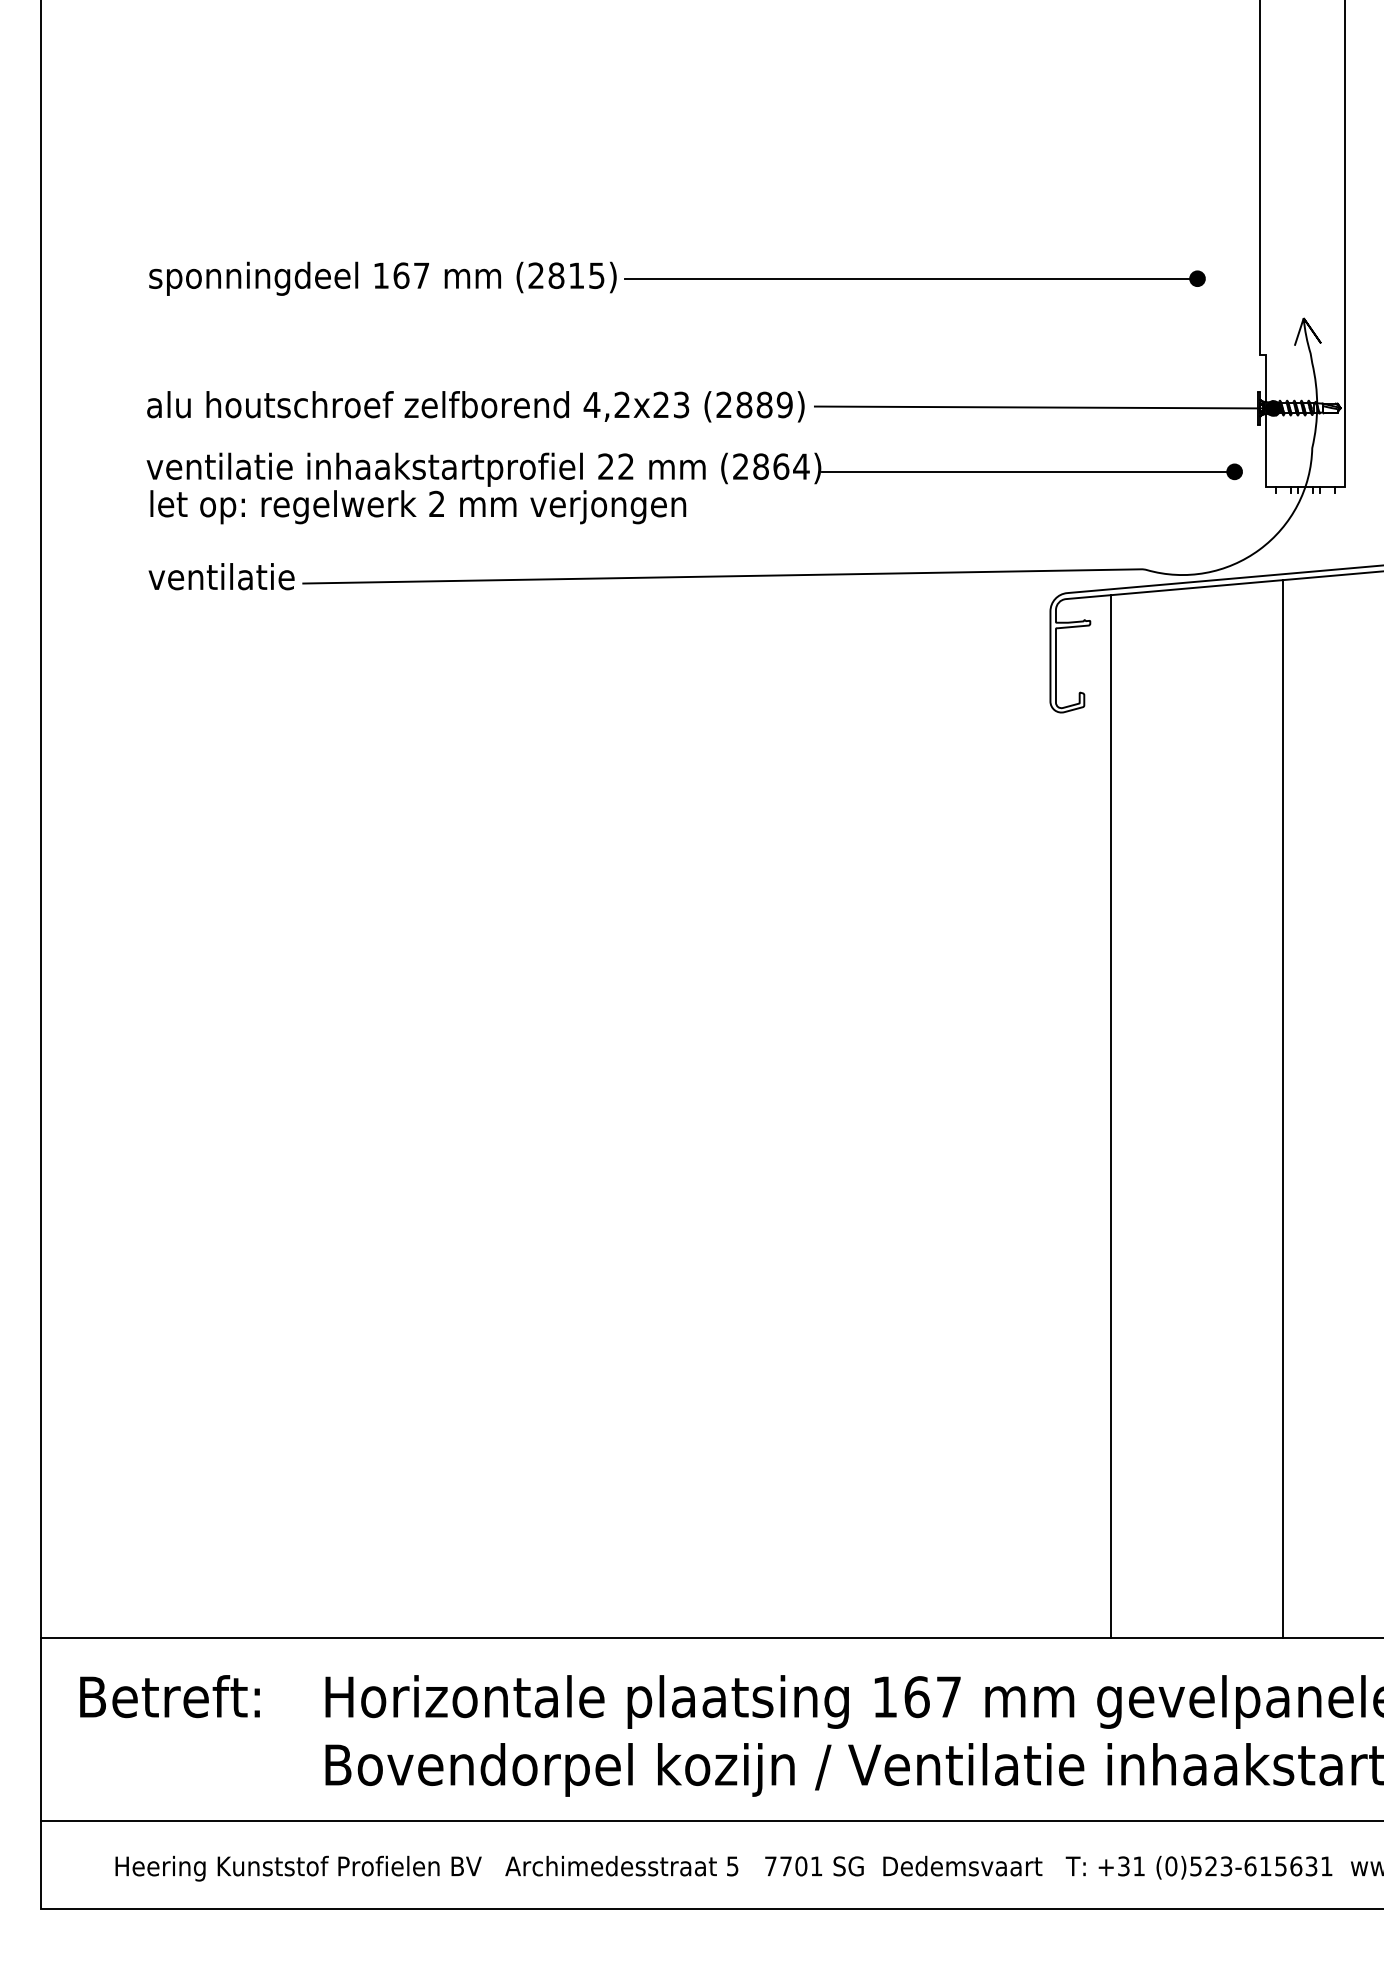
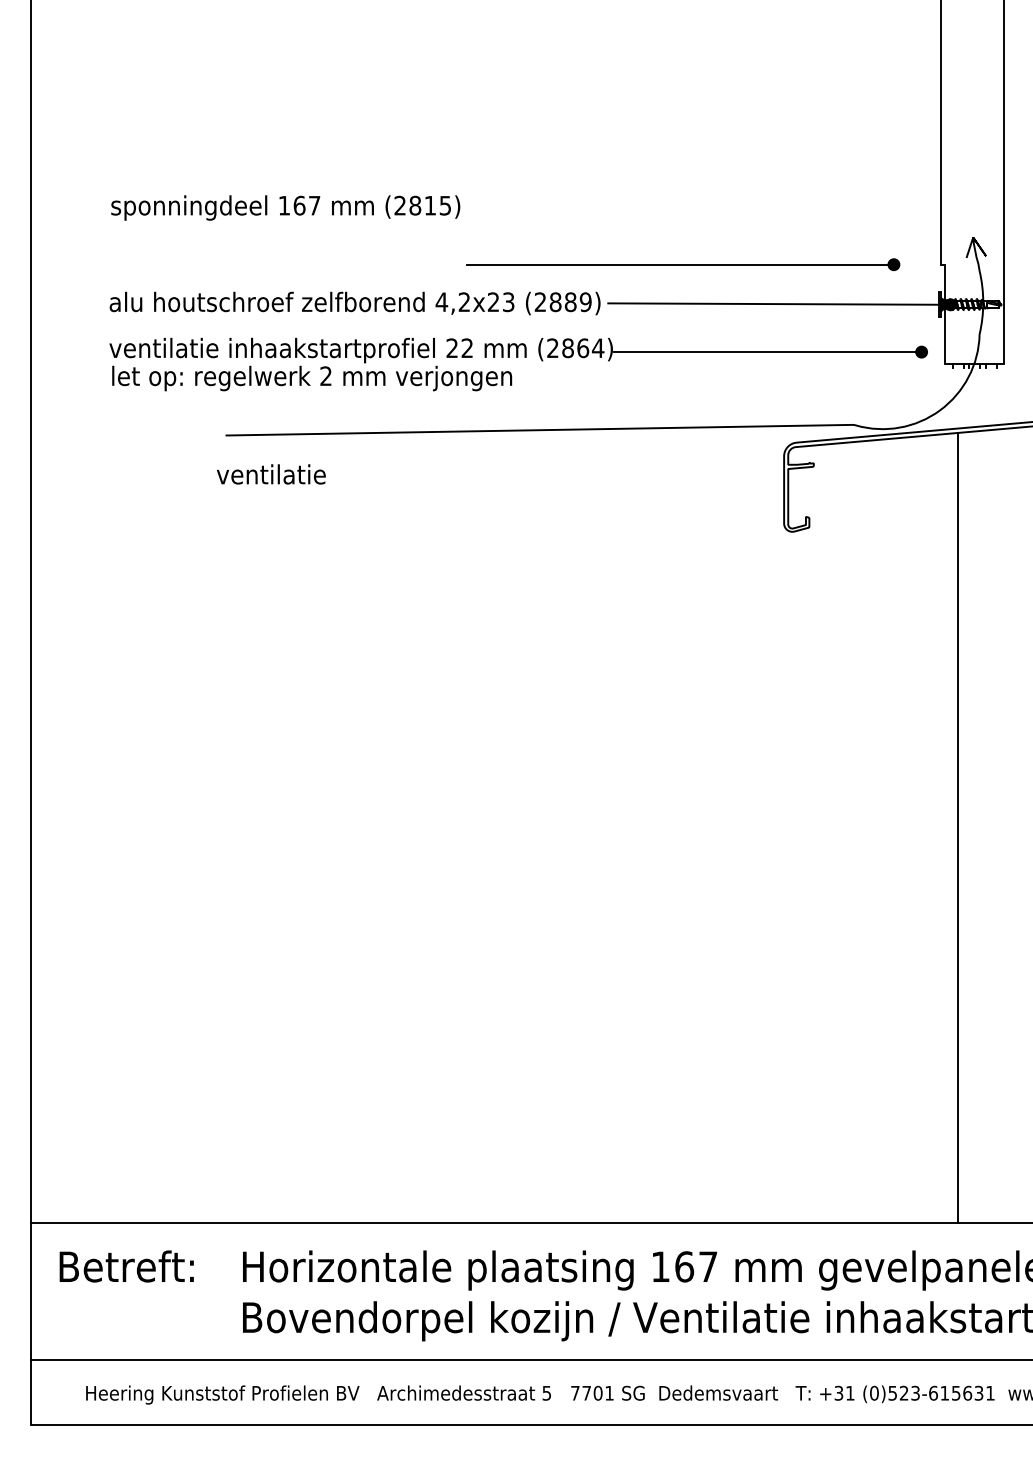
part: (914, 278) -> (682, 264), moved
text: (221, 576) -> (271, 474), moved
line: (1111, 1116) -> (829, 833), removed

